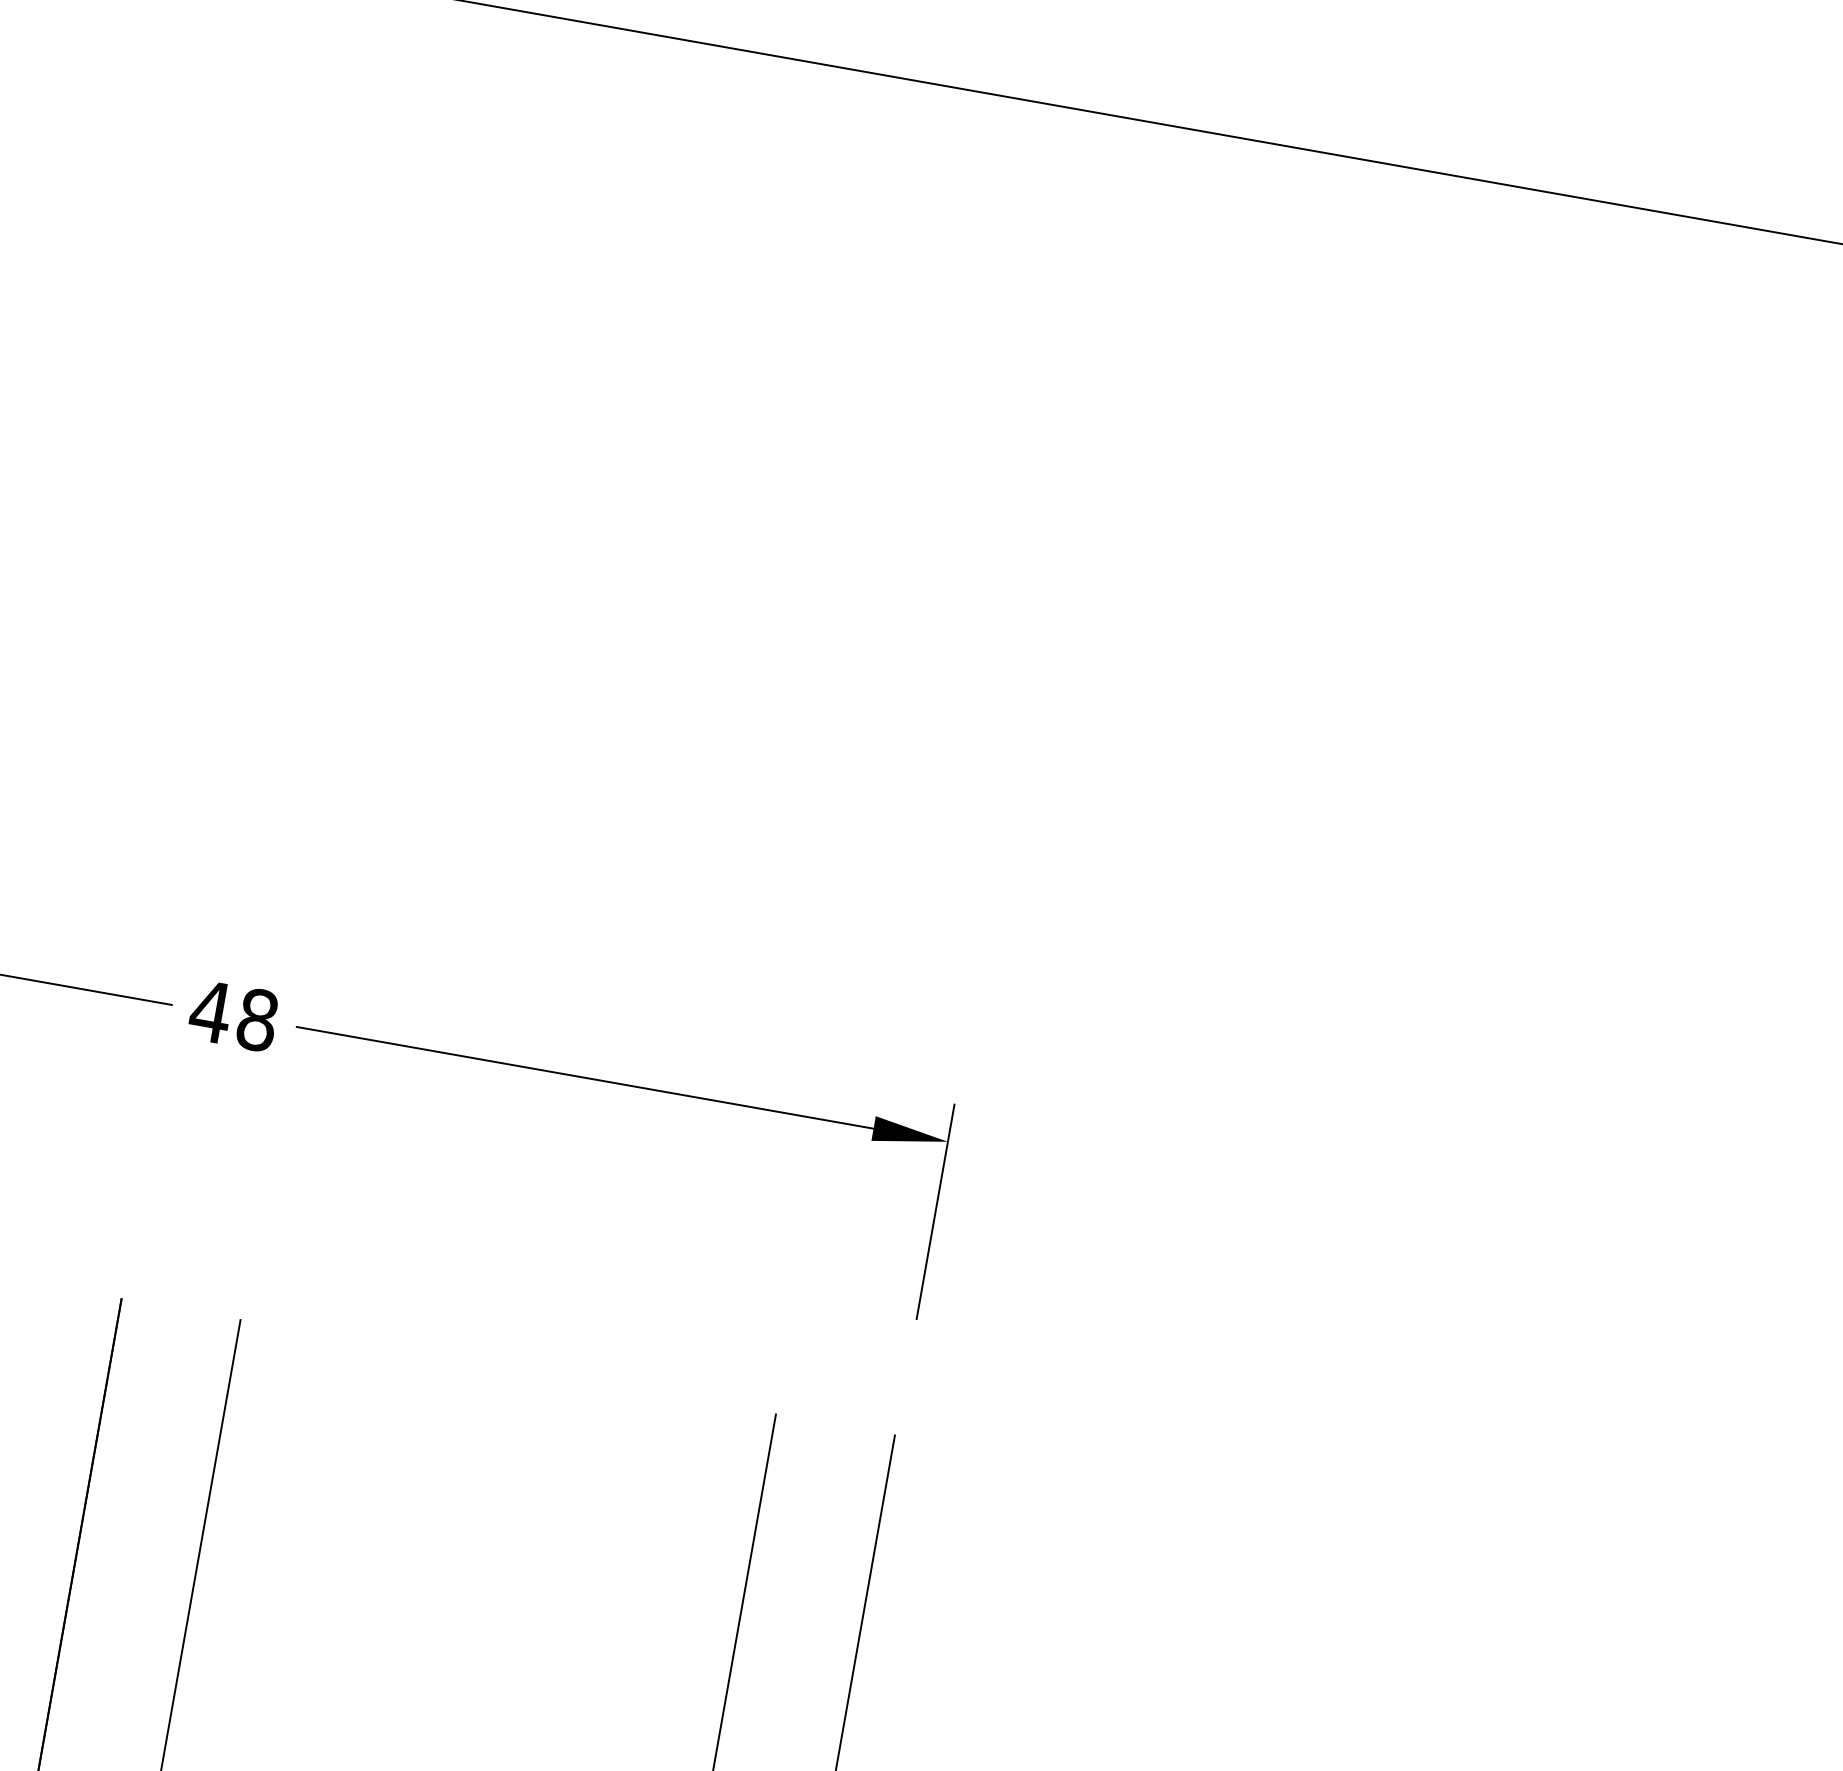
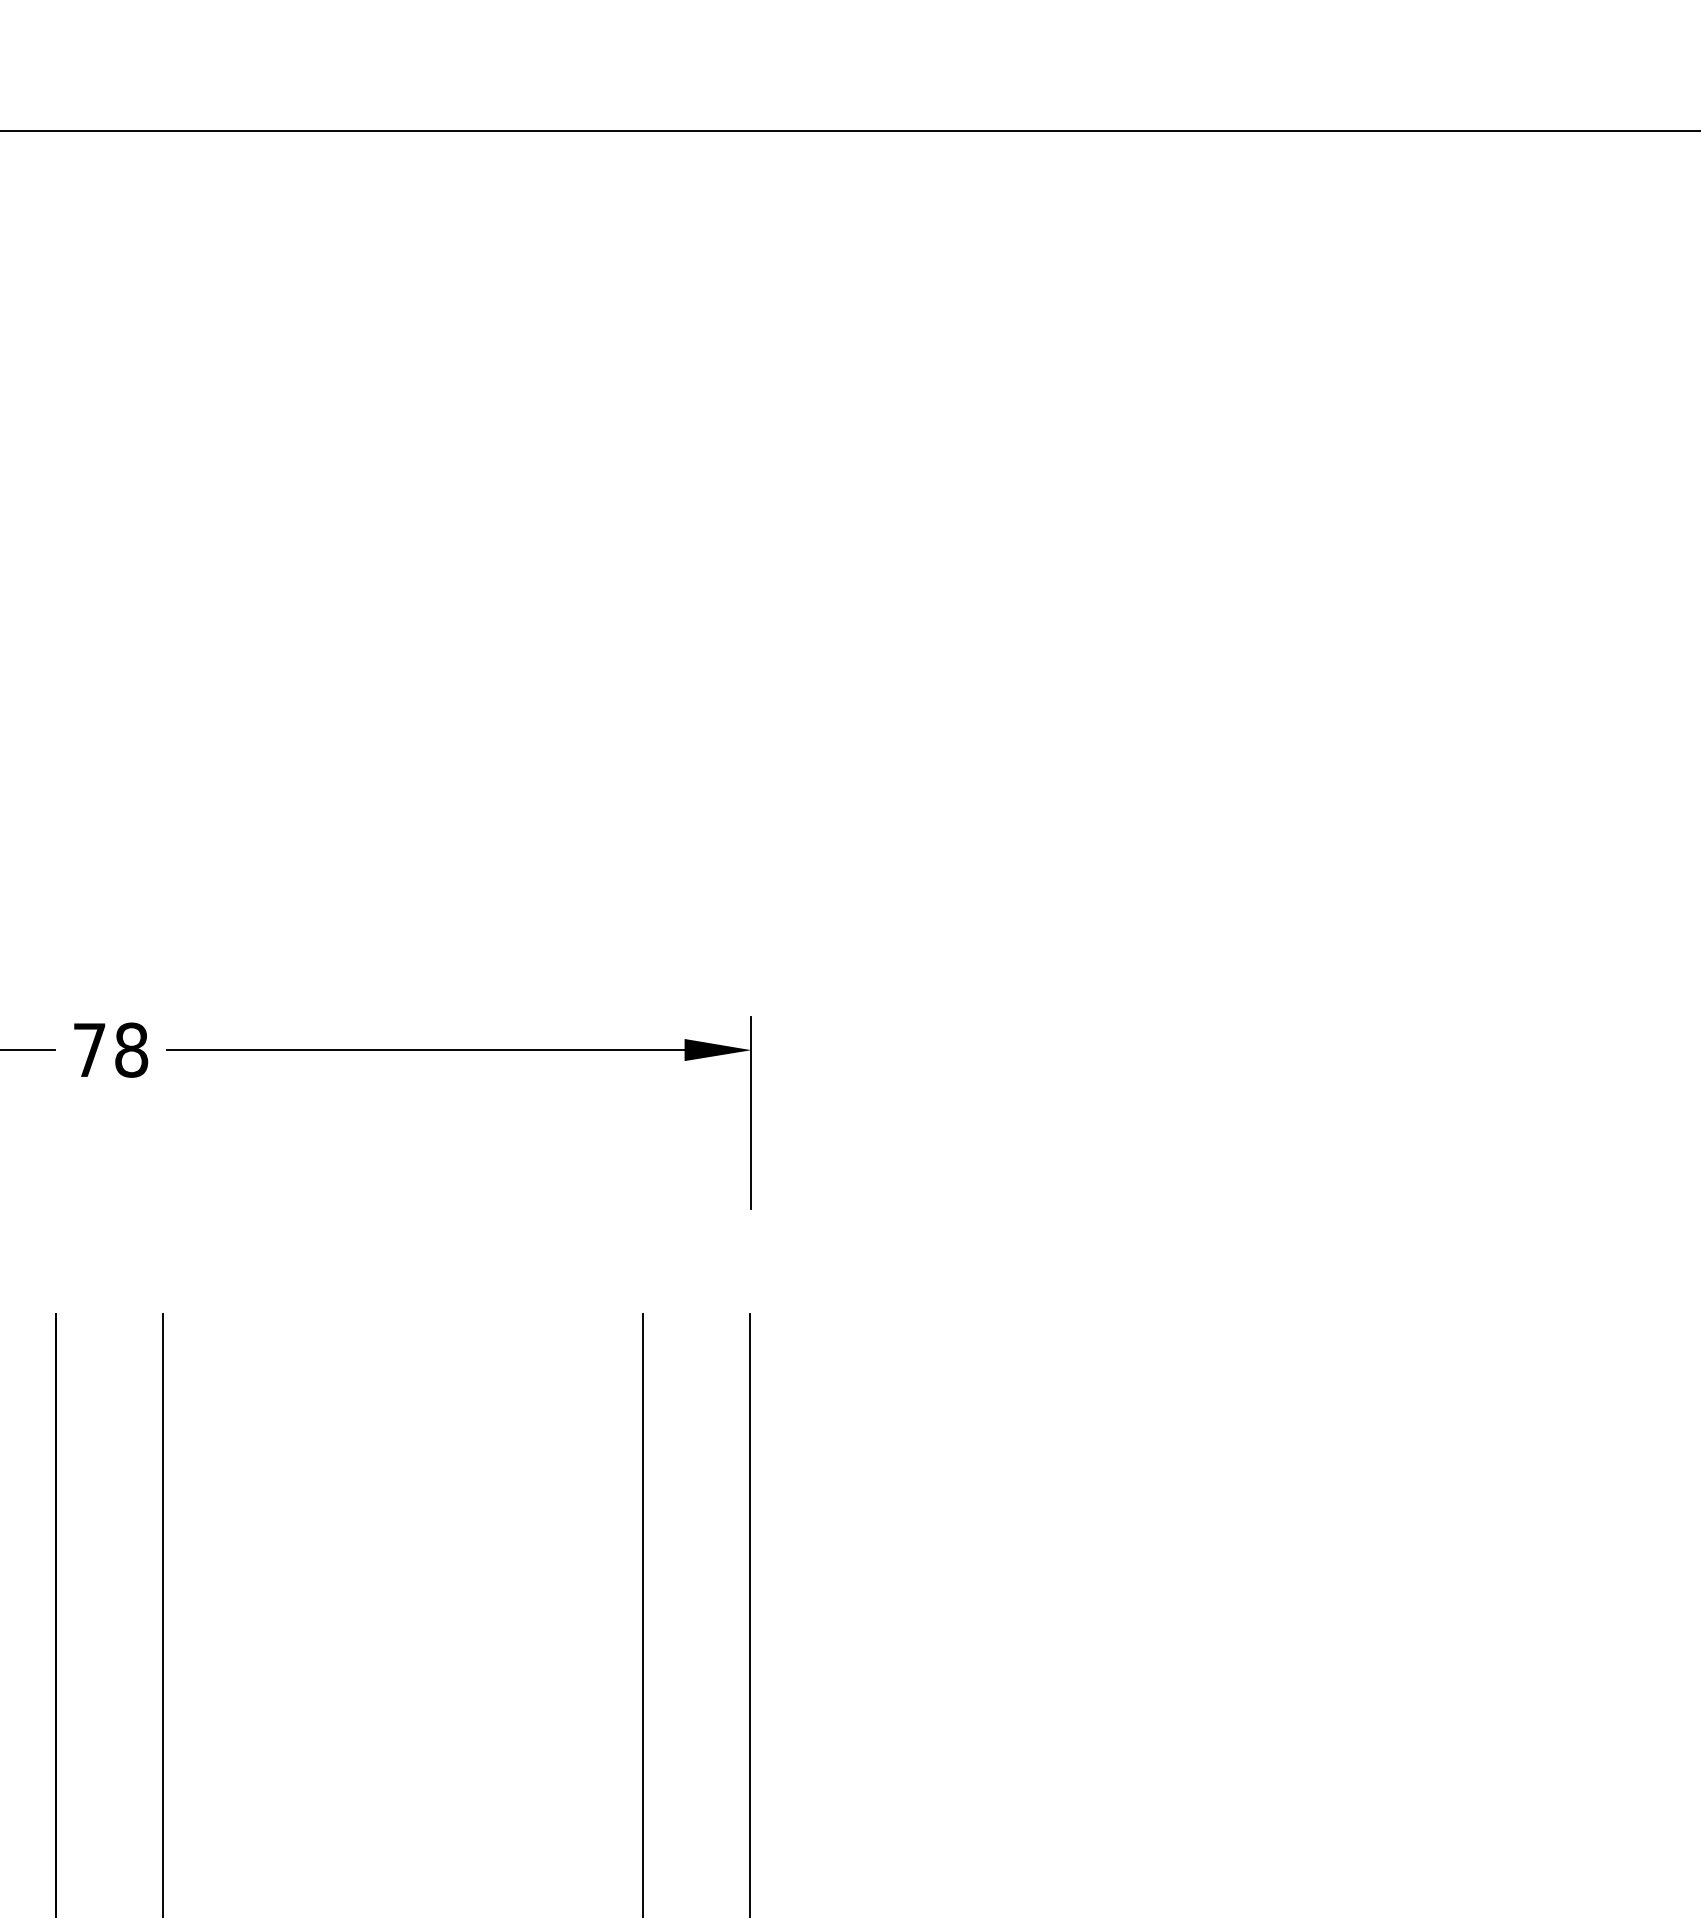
text: (210, 1011) -> (89, 1049), 48 -> 78

